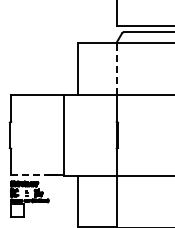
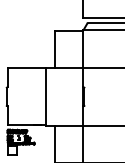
line: (116, 69) -> (83, 49), dashed -> solid
line: (29, 175) -> (20, 125), dashed -> solid

